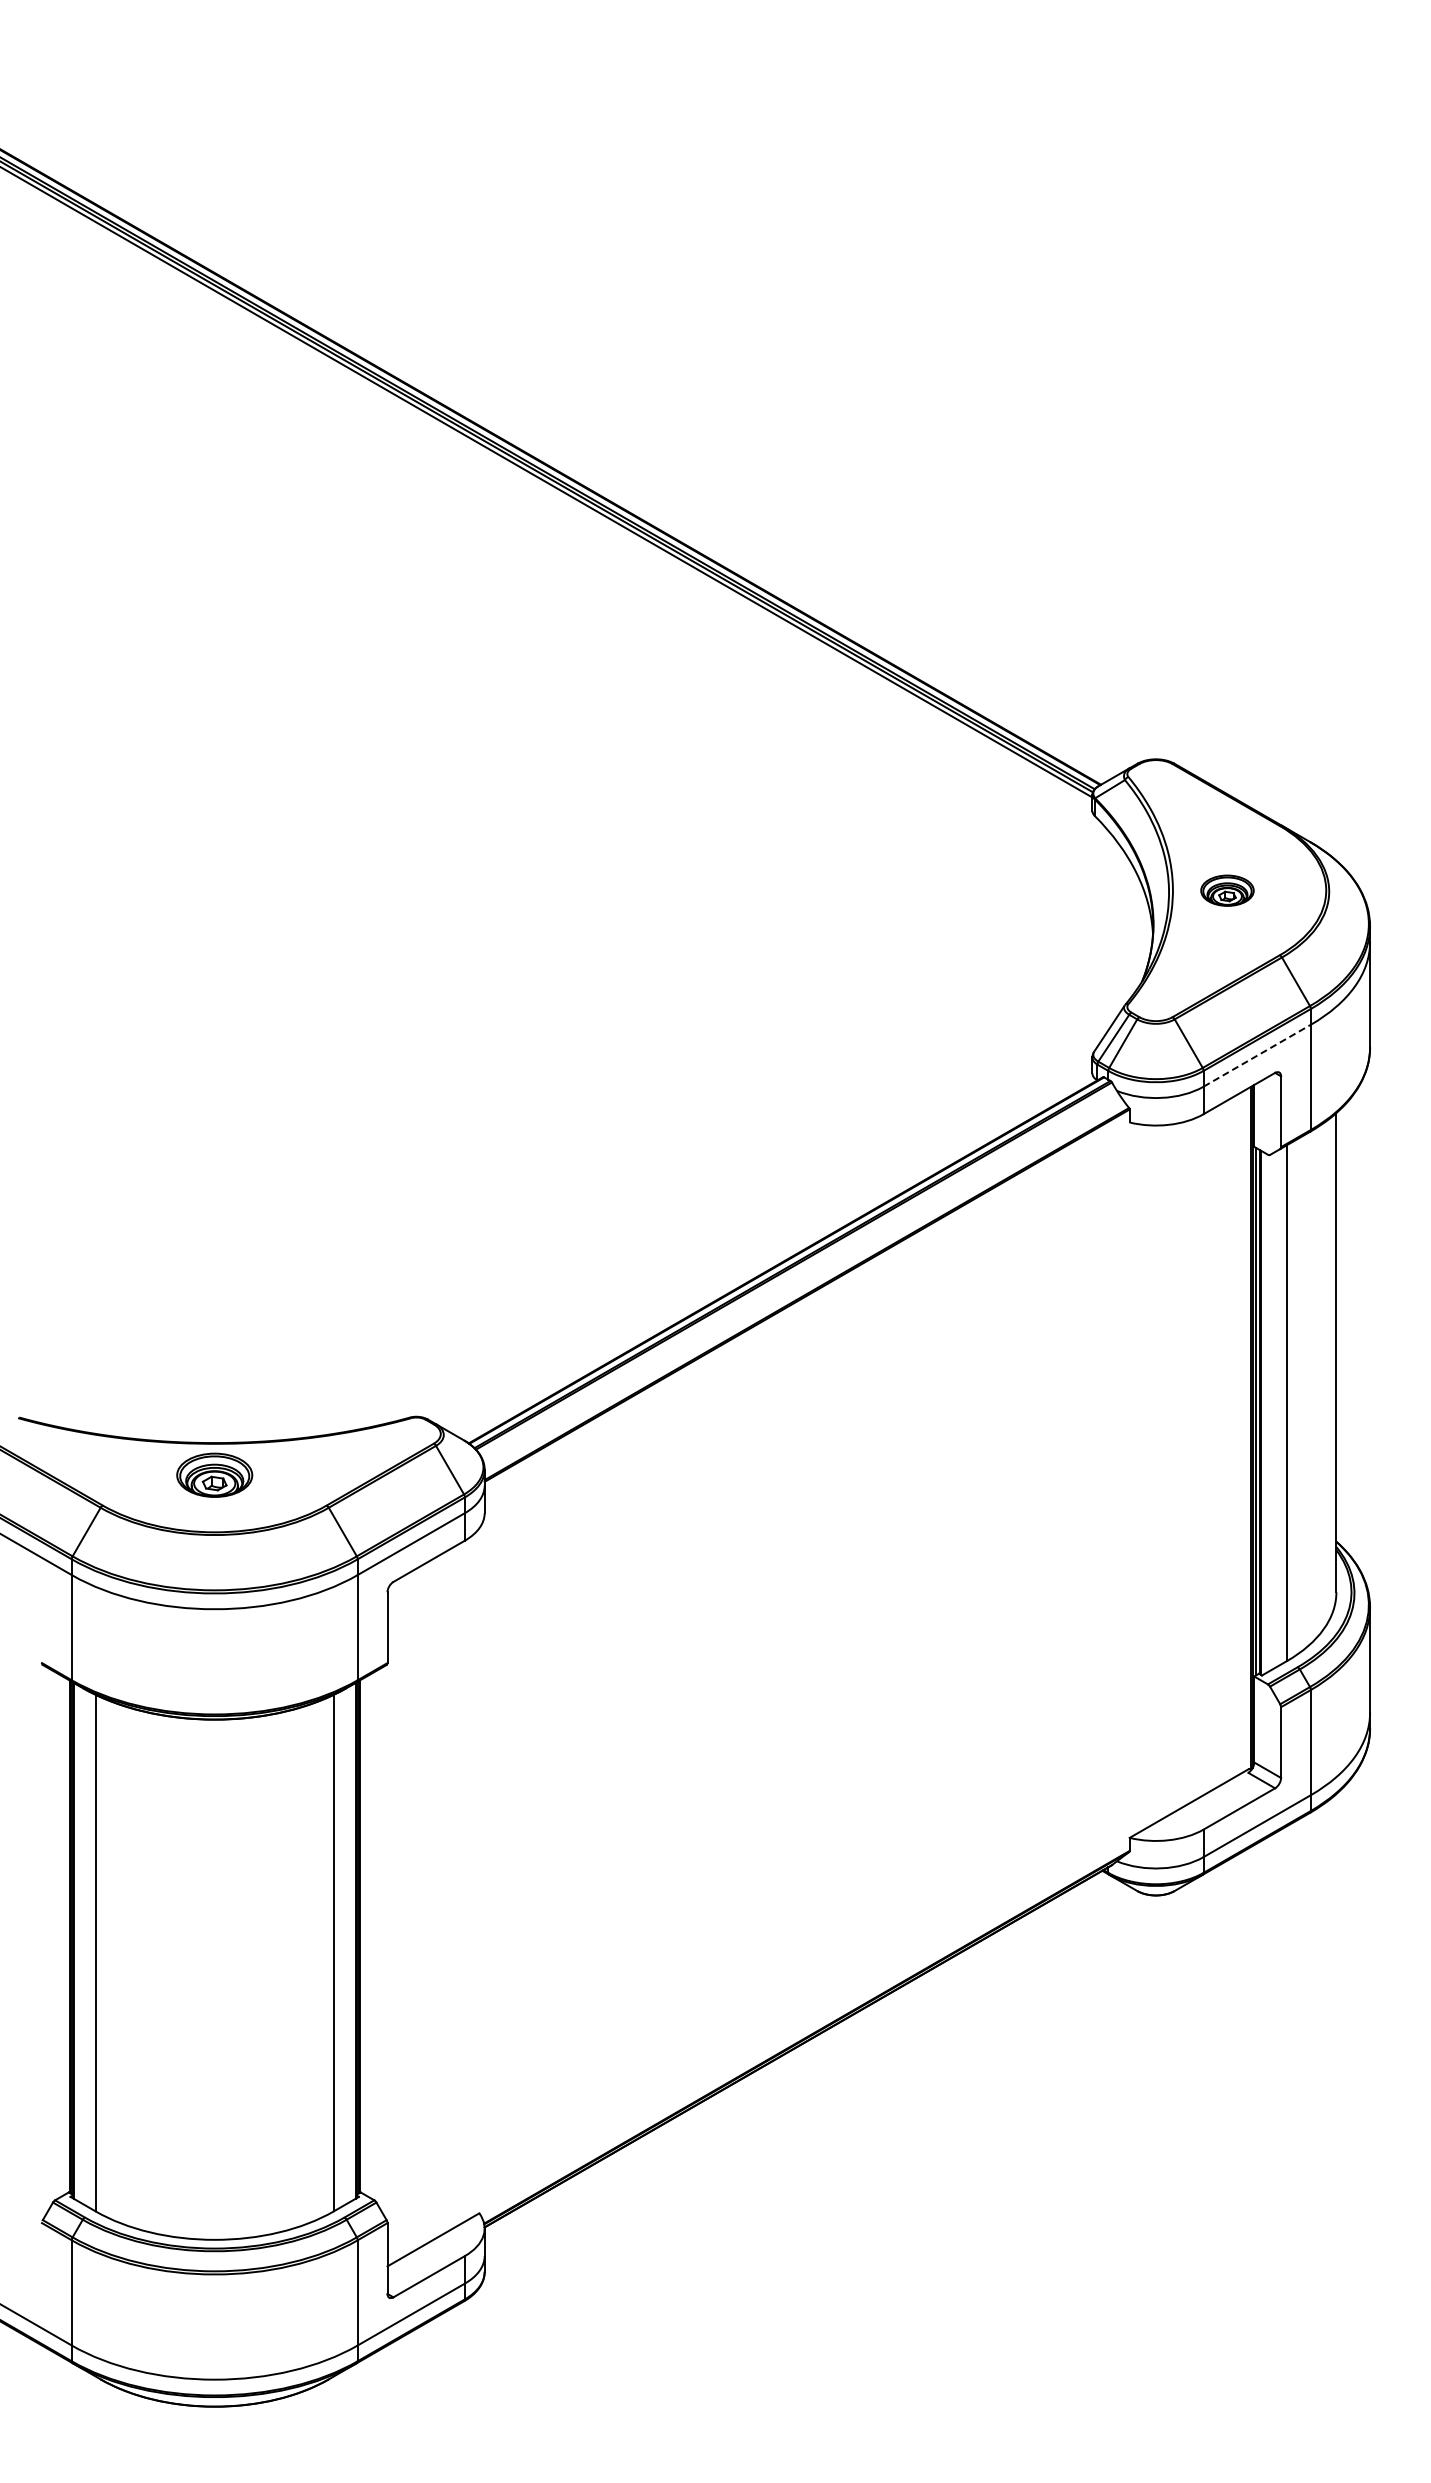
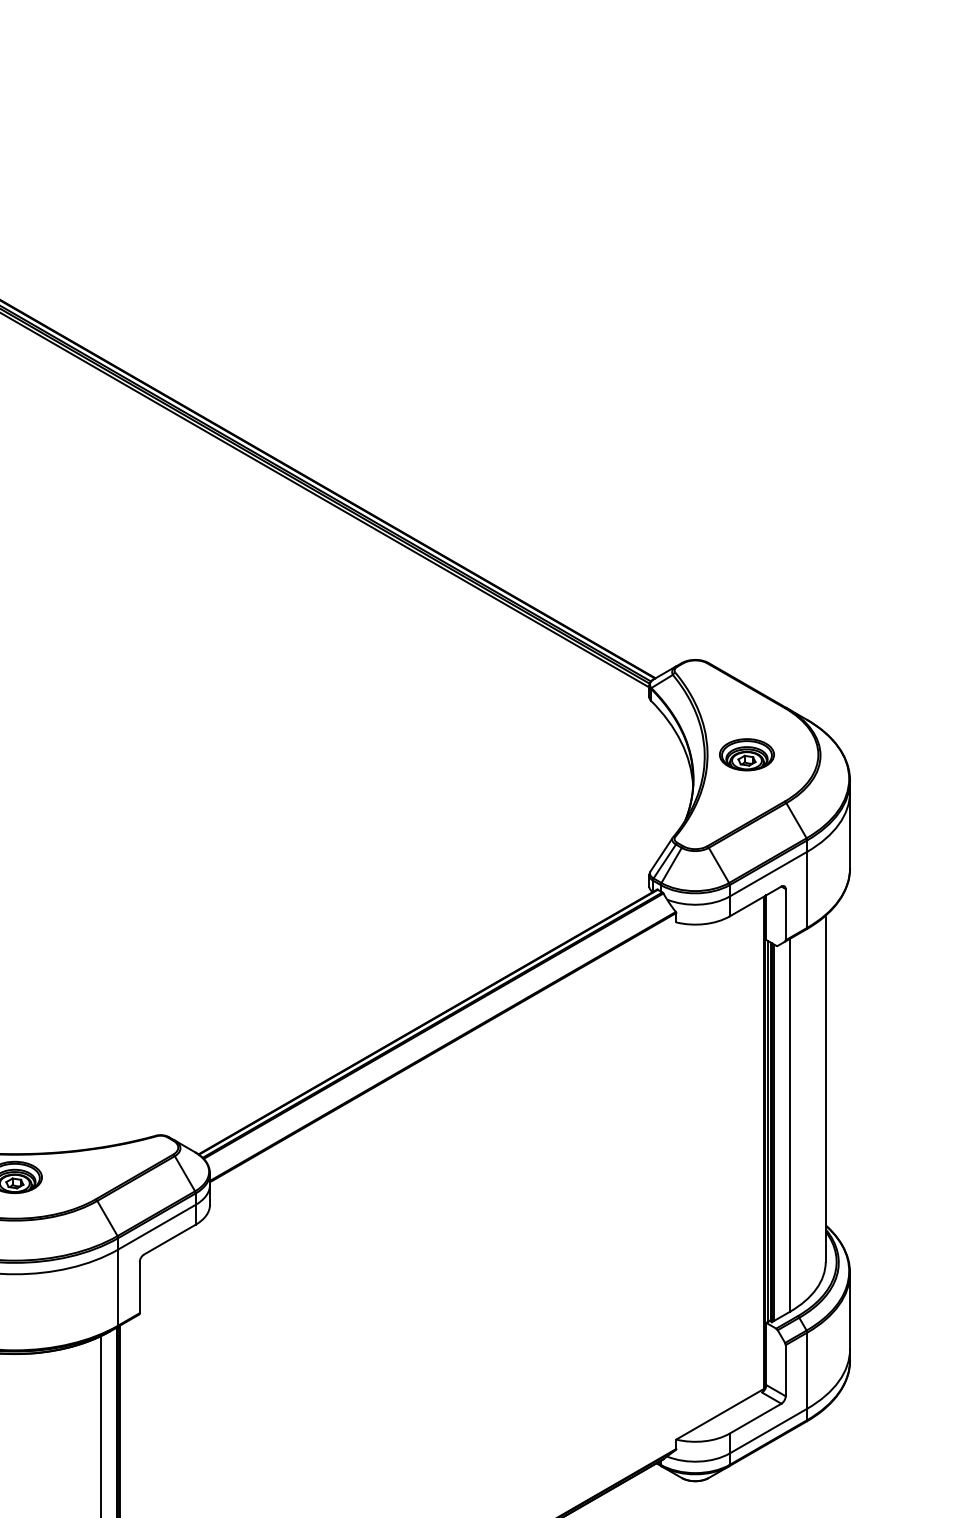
part: (1227, 890) -> (746, 754), size x1.43
line: (1257, 1055) -> (768, 873), dashed -> solid
line: (1265, 1413) -> (774, 1132), added

